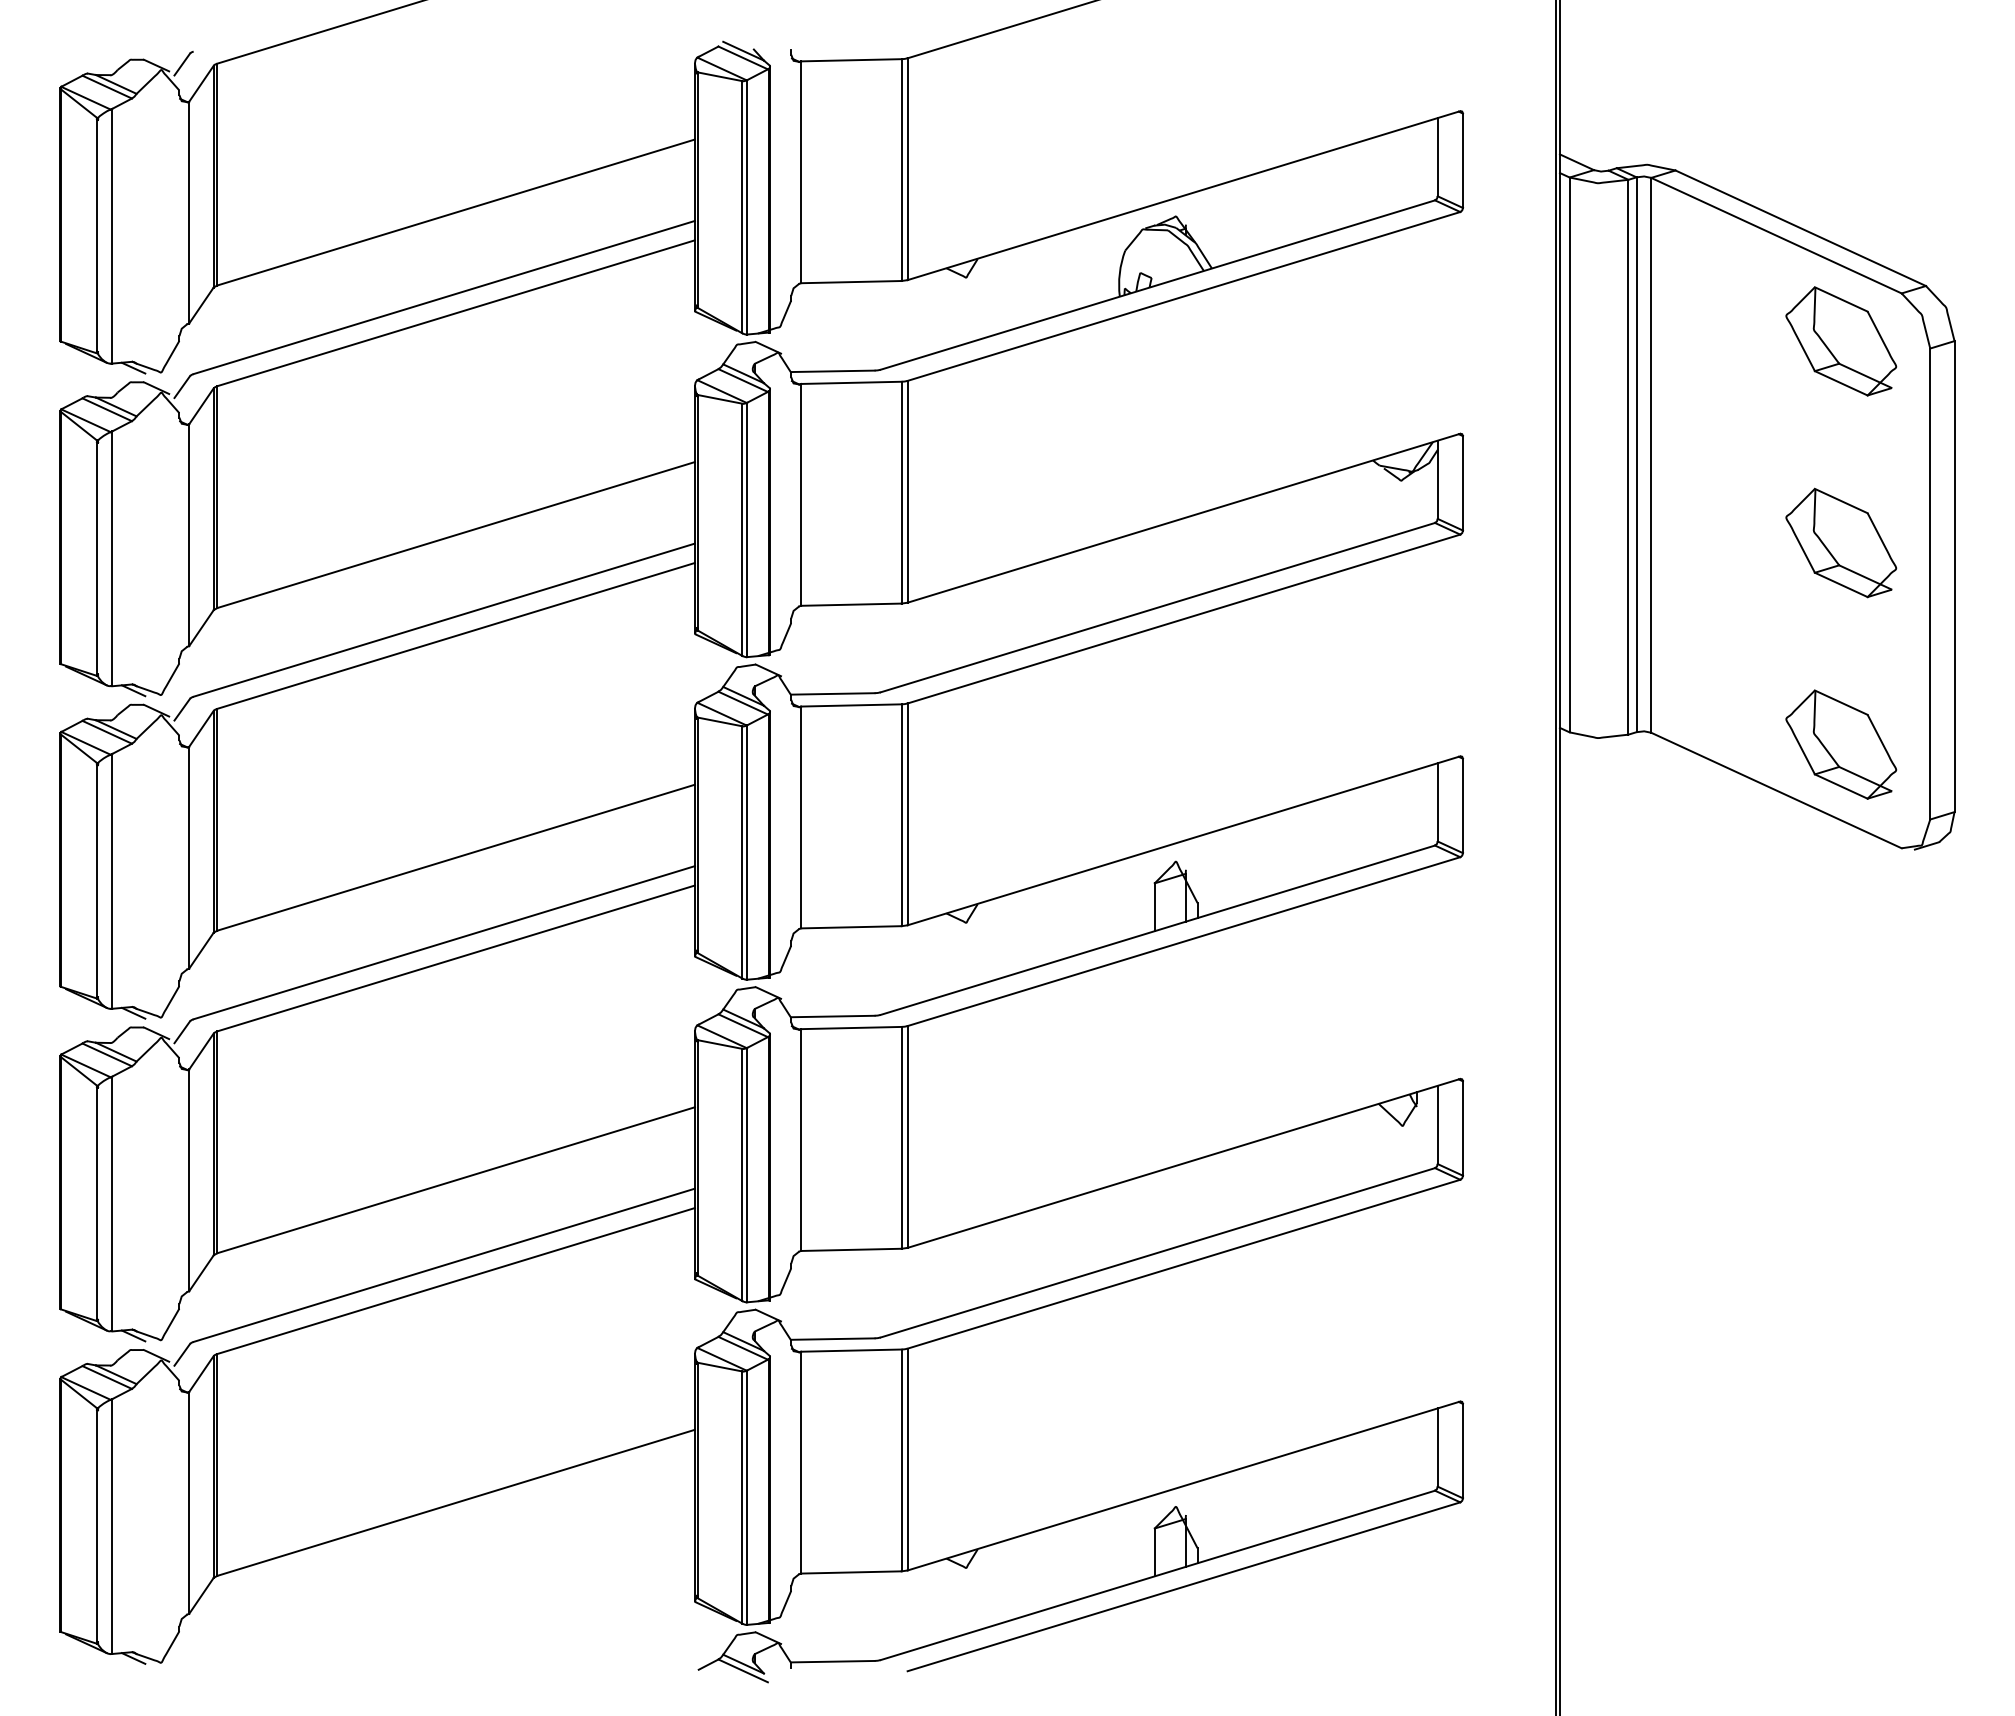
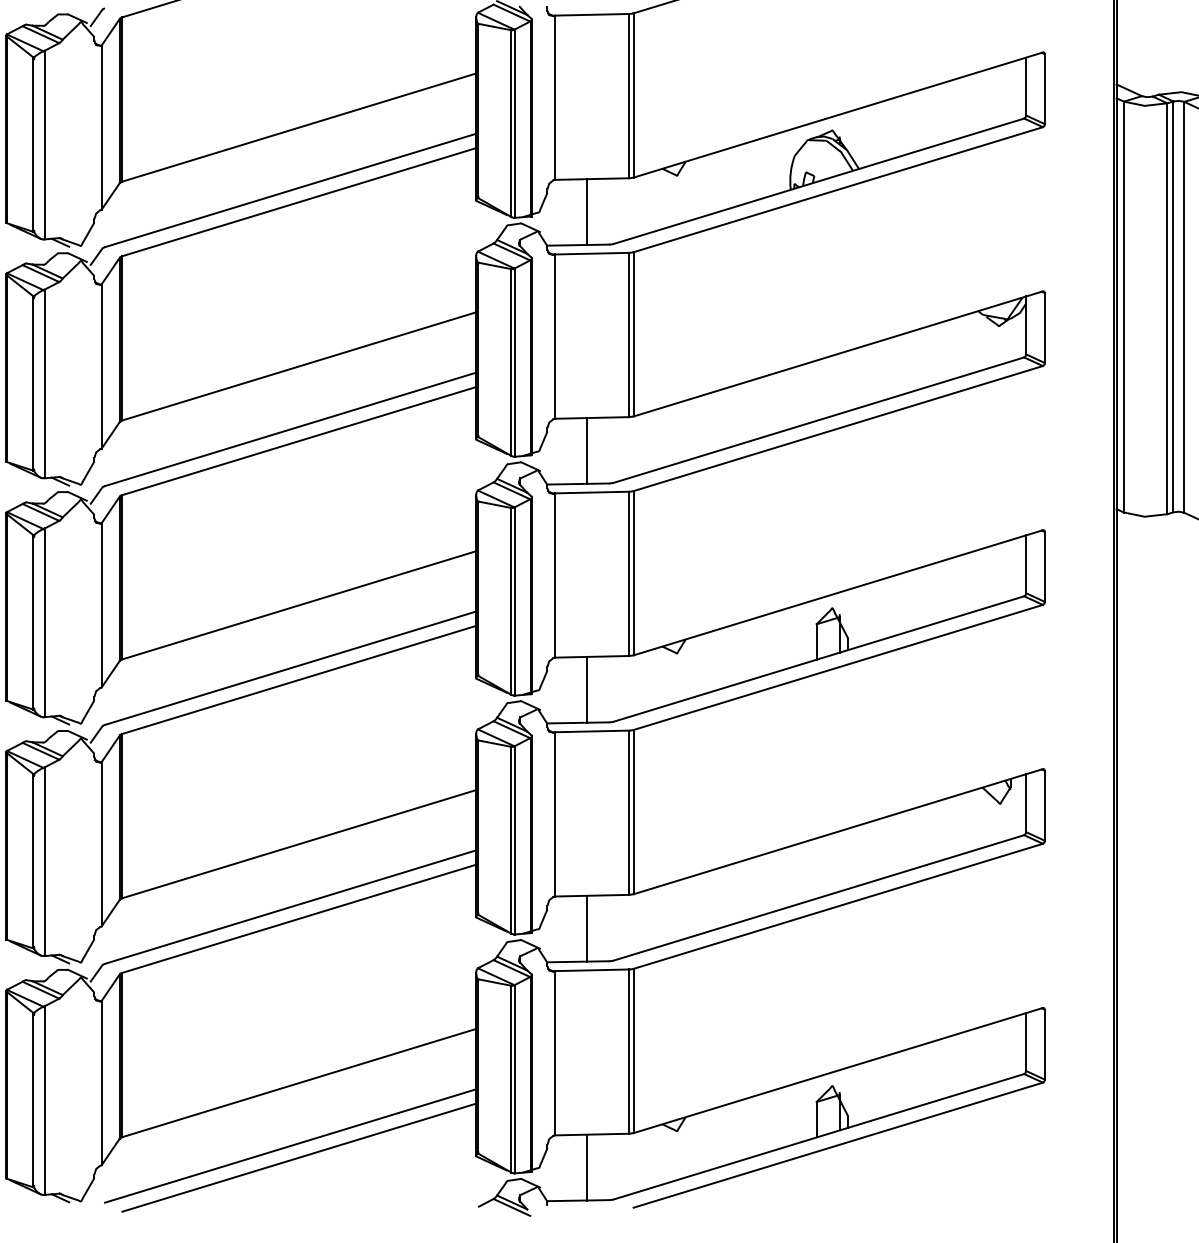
line: (844, 326) -> (586, 211), added
line: (844, 649) -> (586, 451), added
line: (844, 971) -> (586, 689), added
line: (844, 1294) -> (586, 928), added
line: (443, 1587) -> (289, 1145), added
line: (455, 1603) -> (298, 1157), added
line: (844, 1616) -> (586, 1167), added

